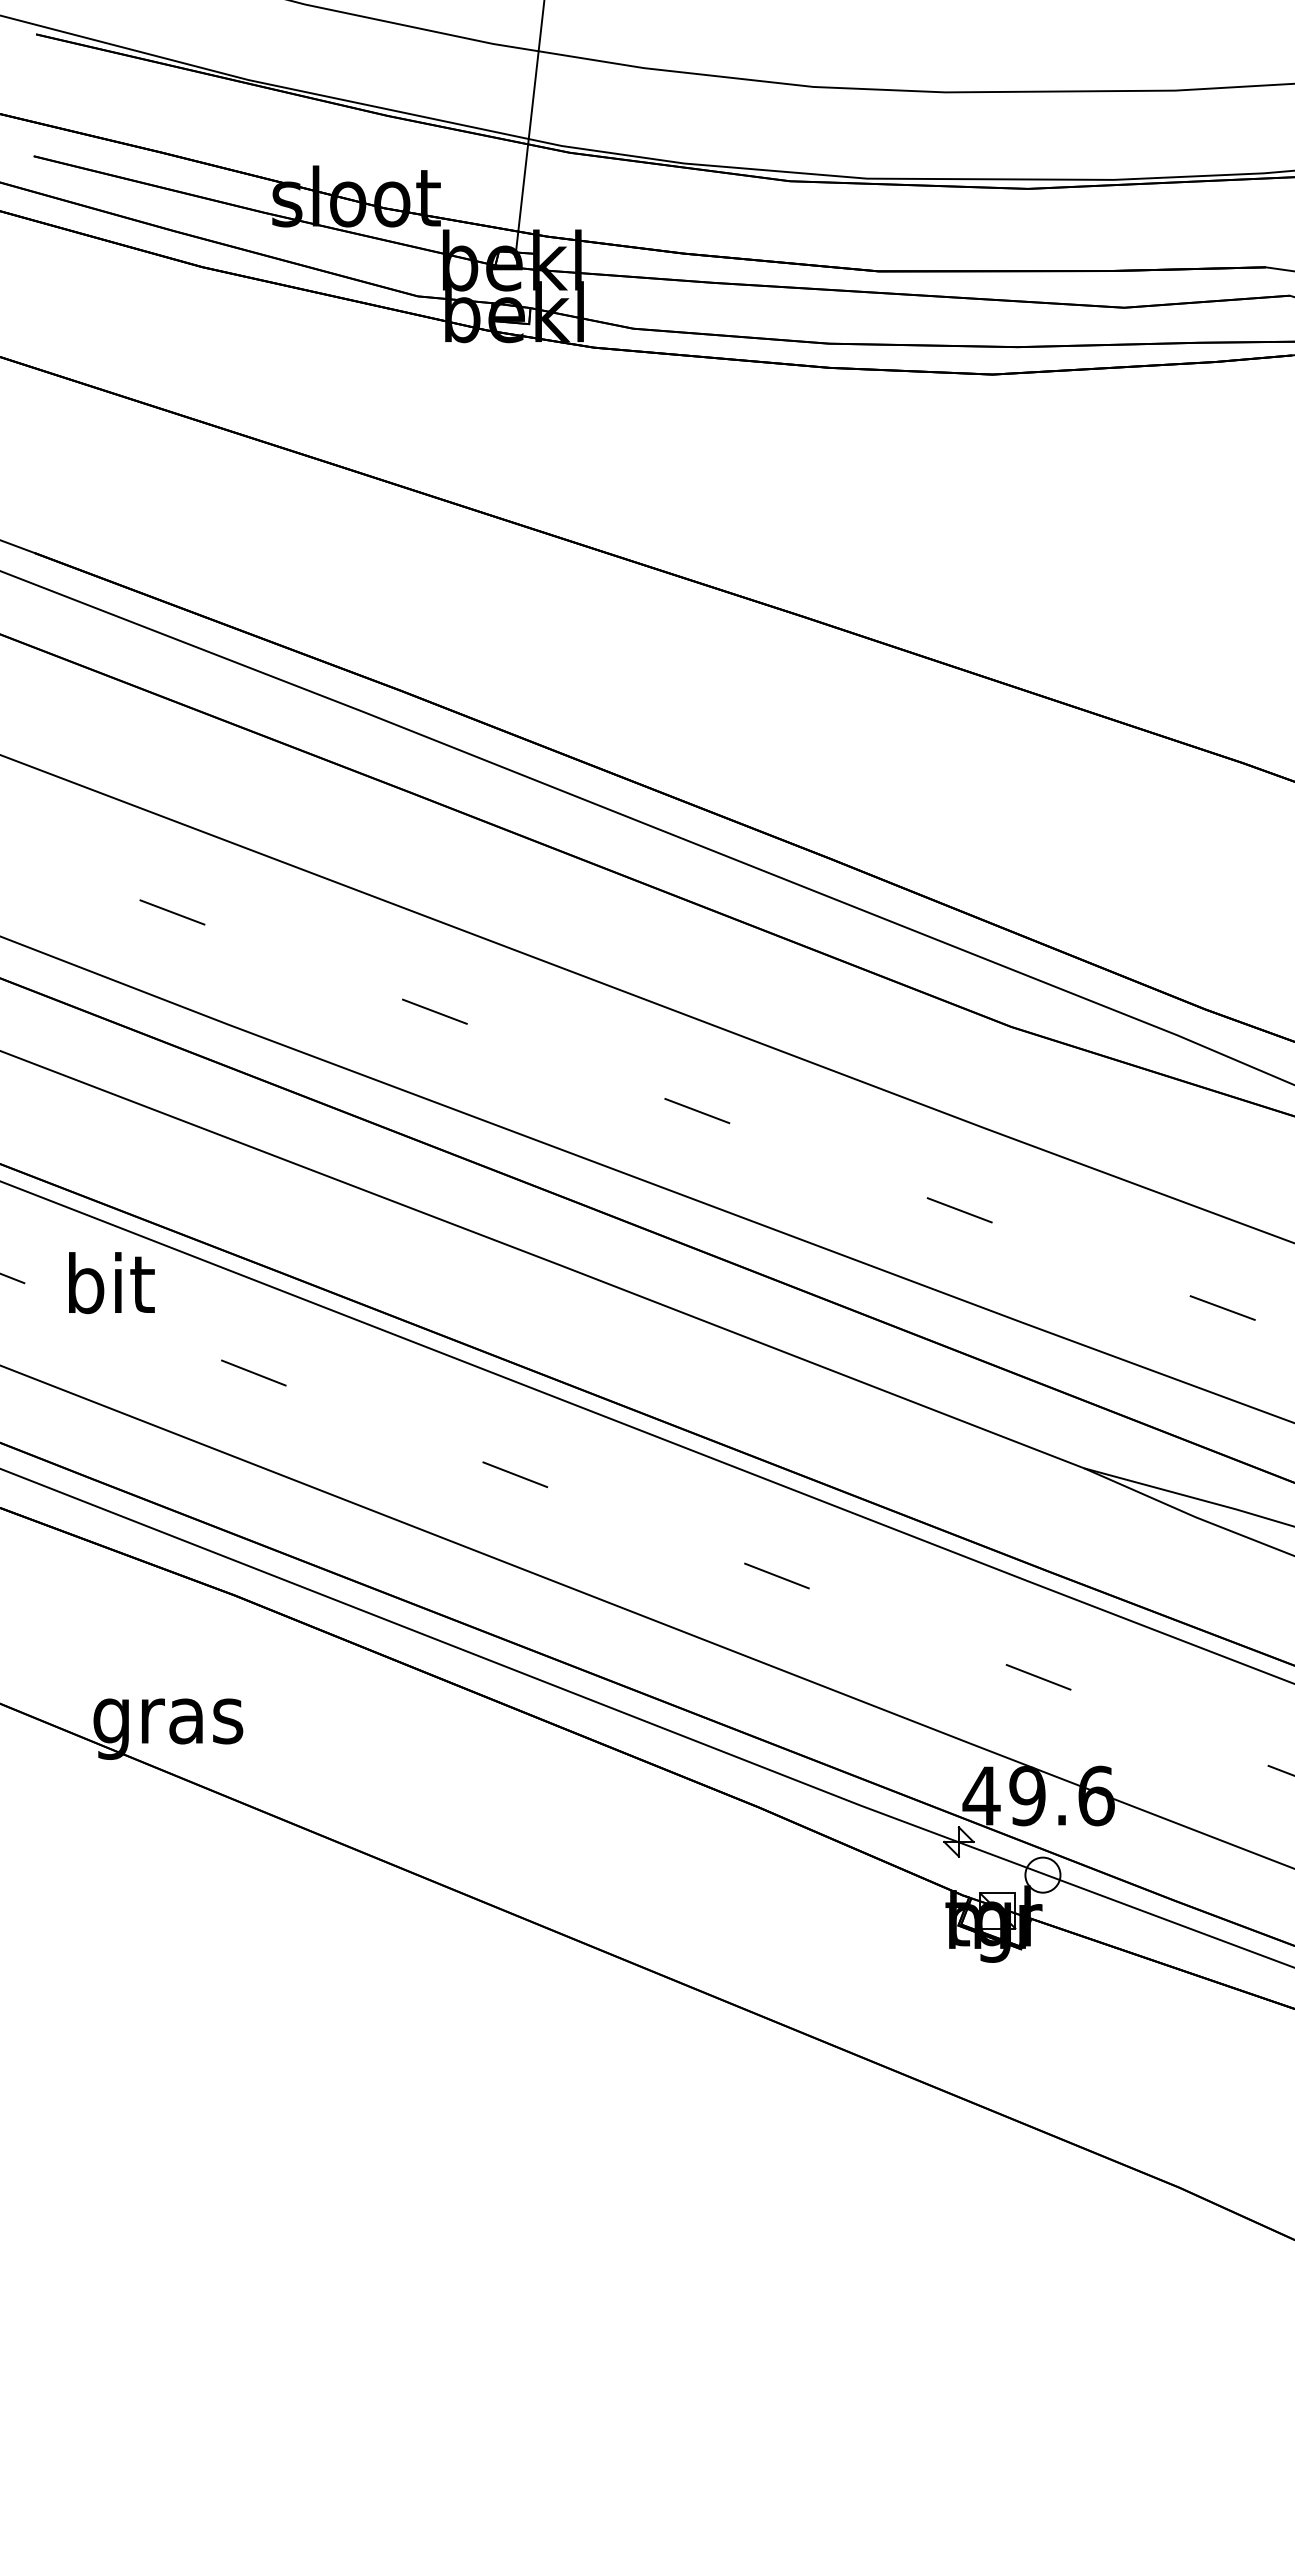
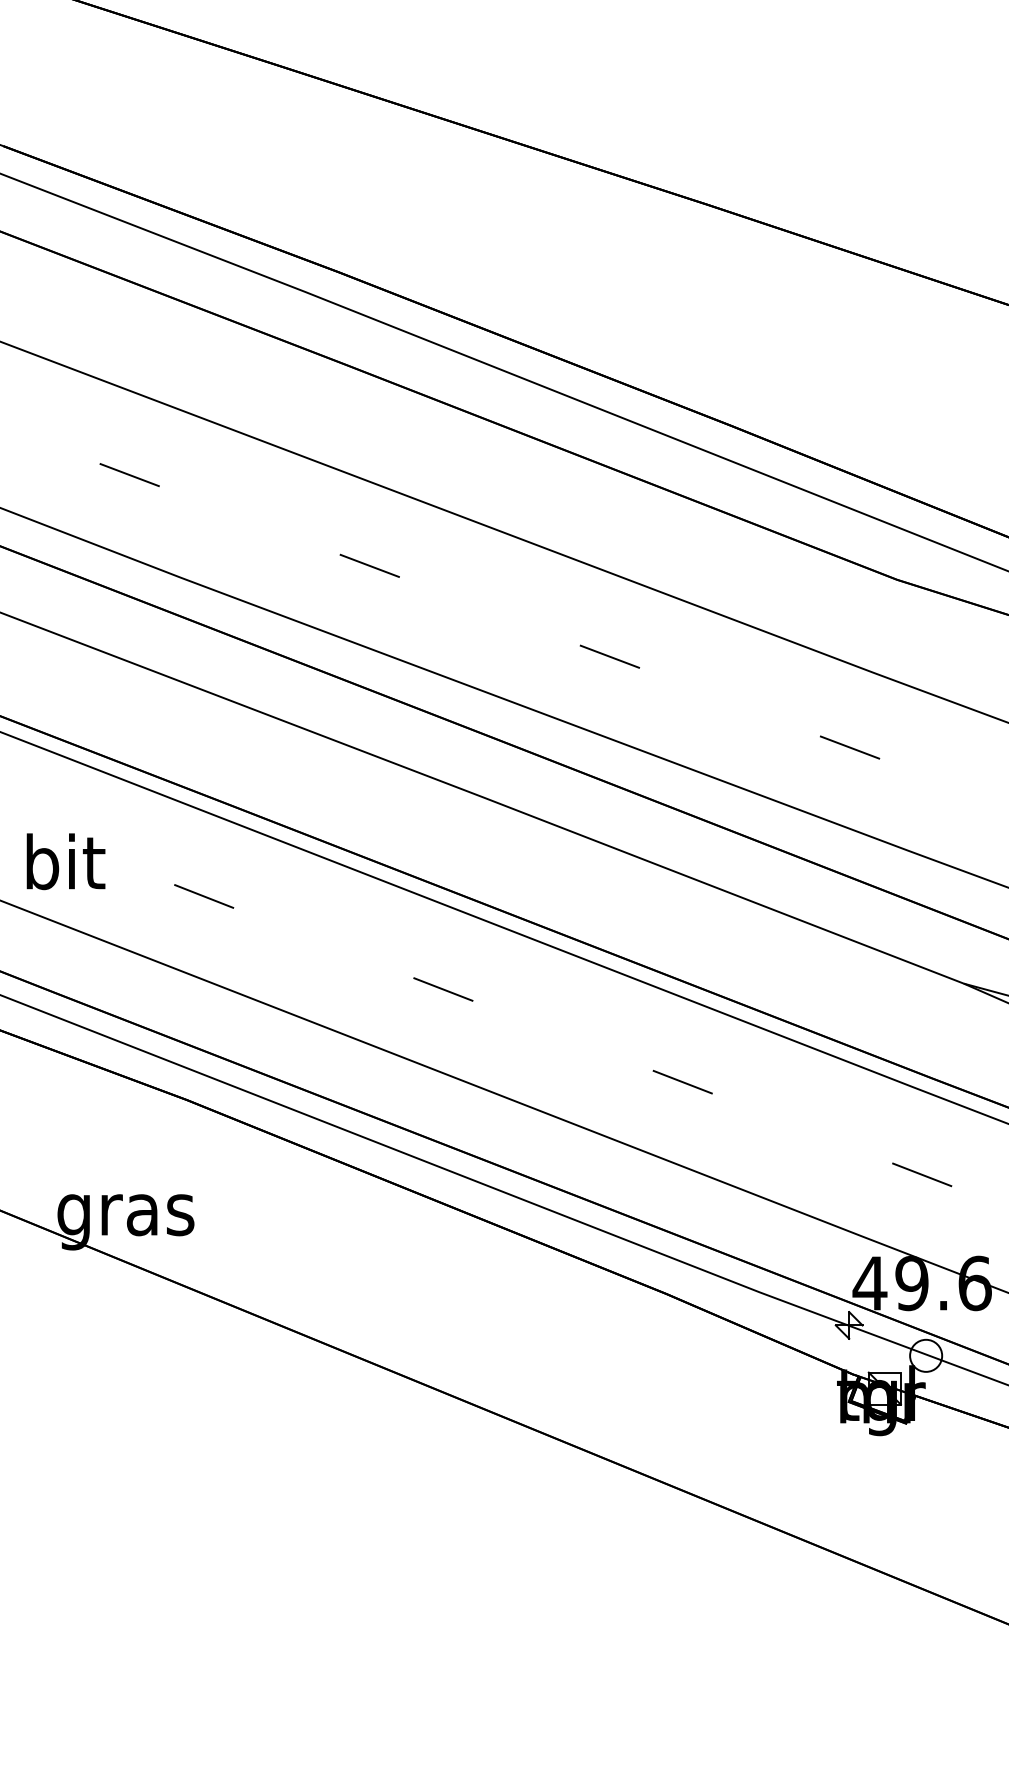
text: (111, 1283) -> (65, 862), moved

